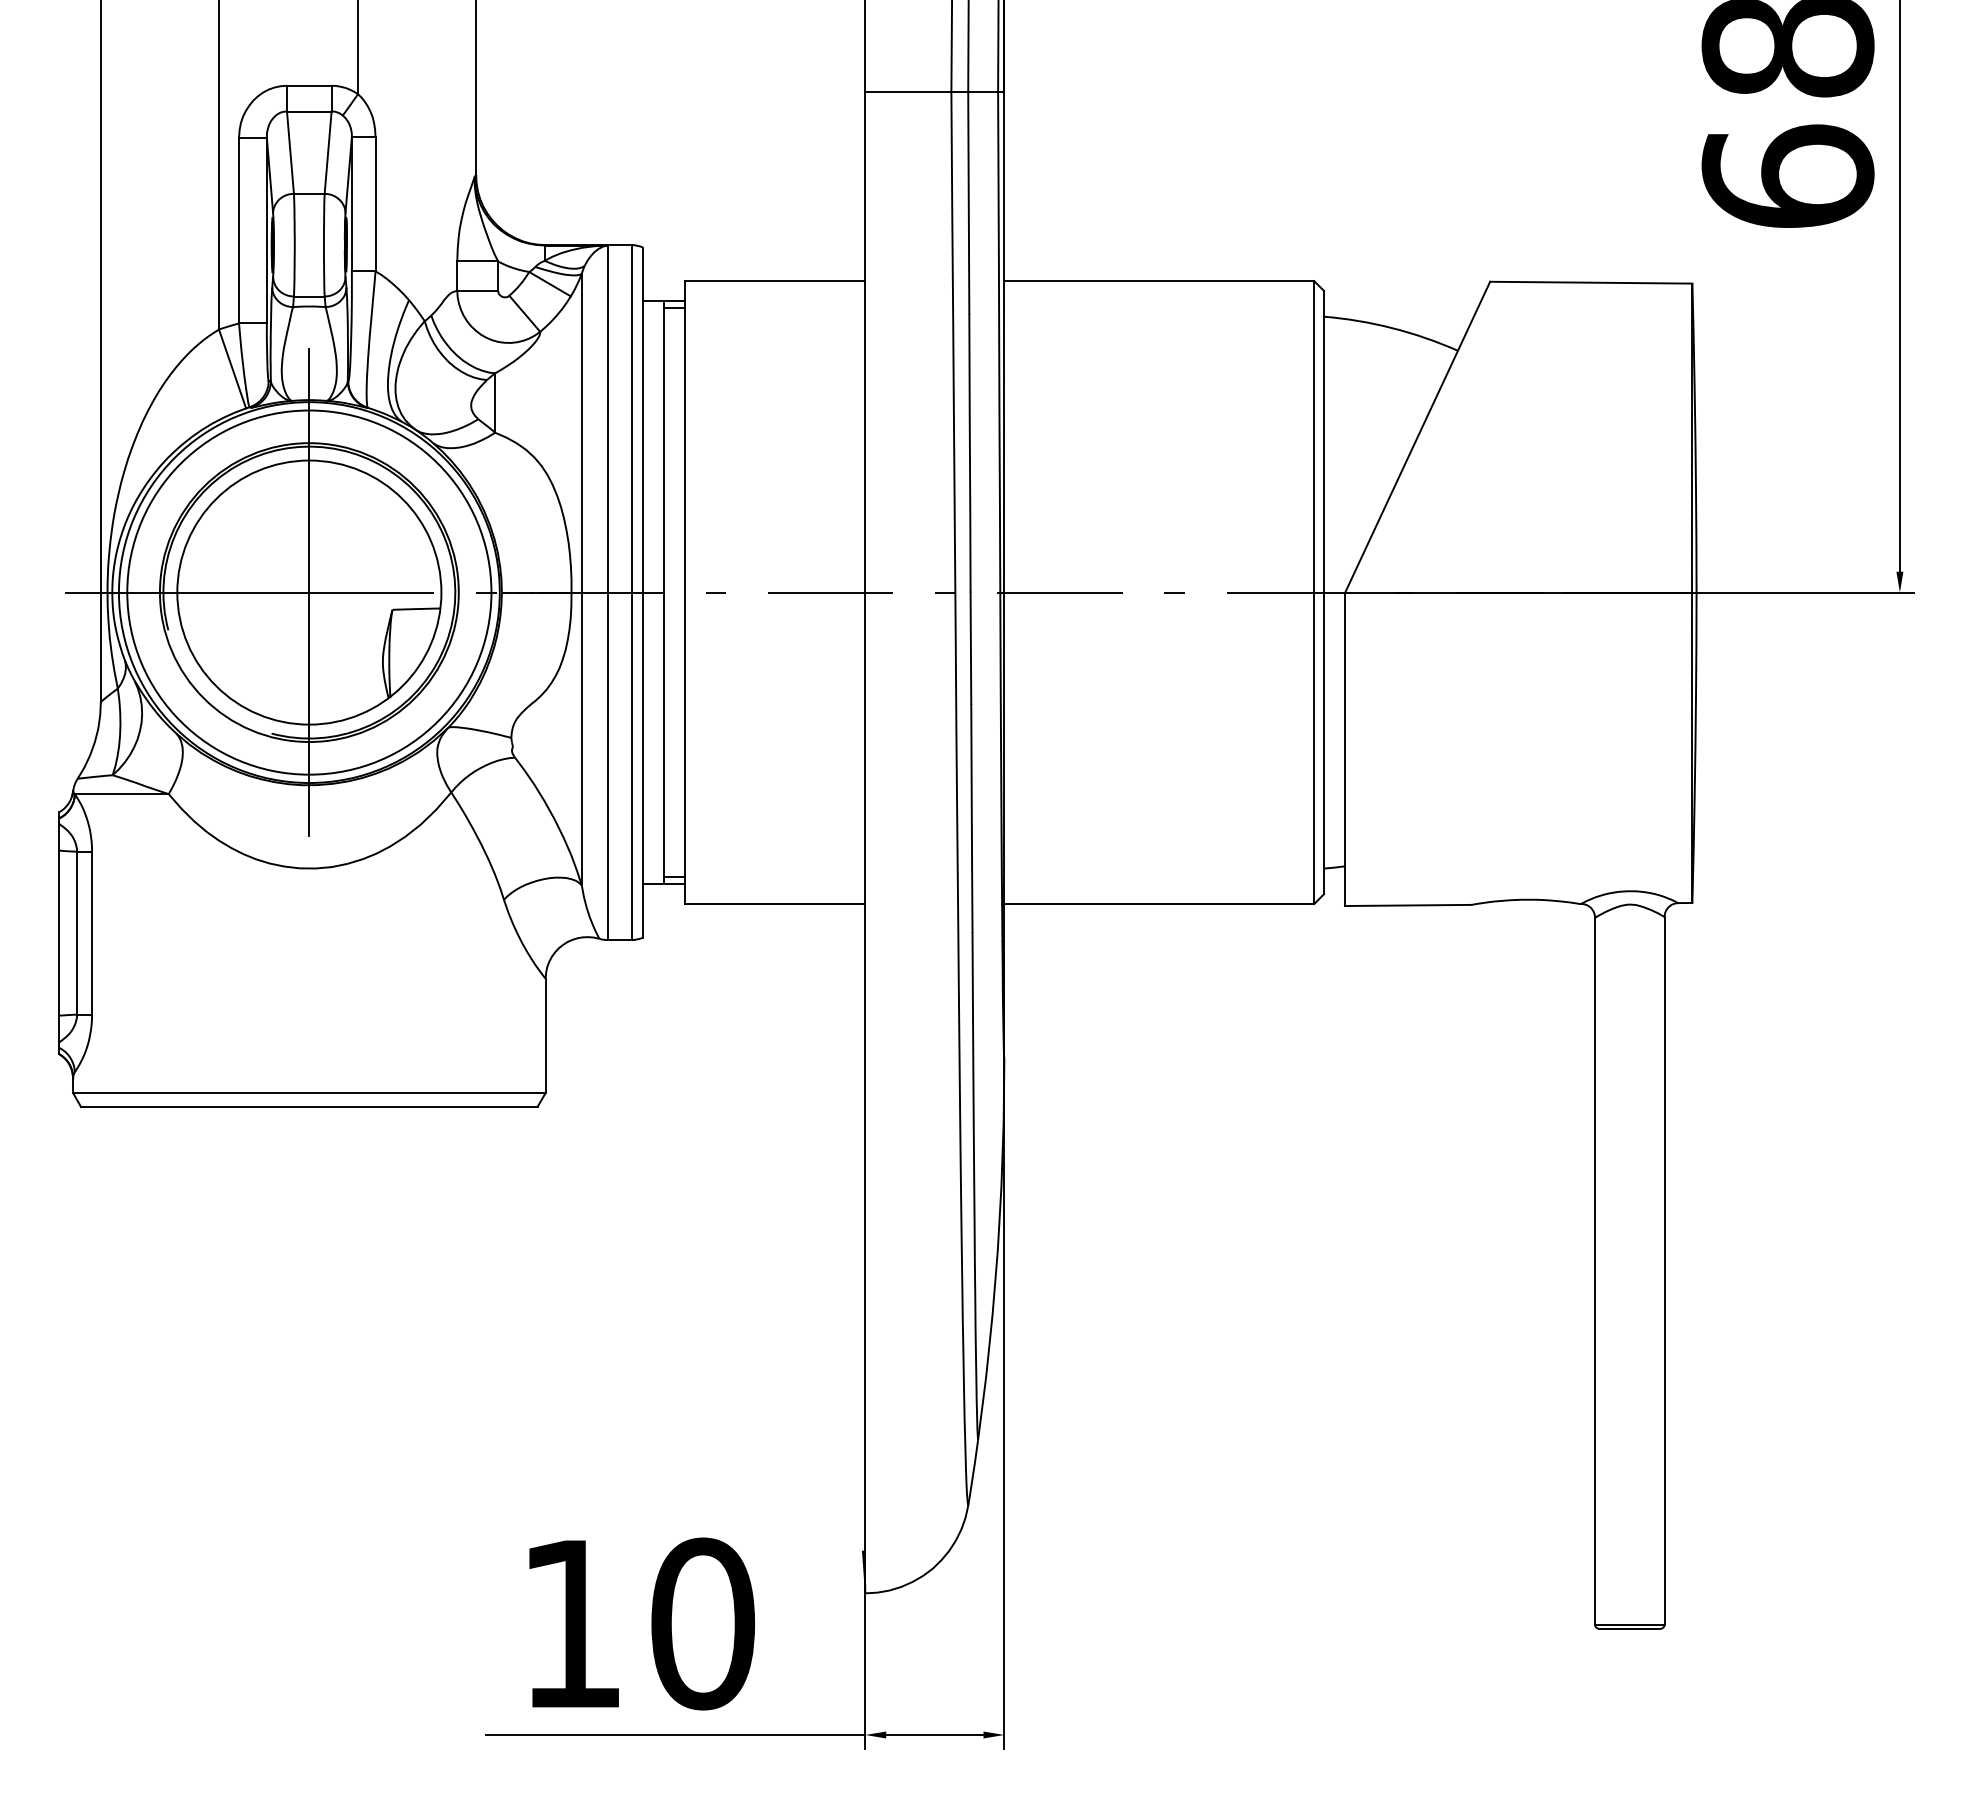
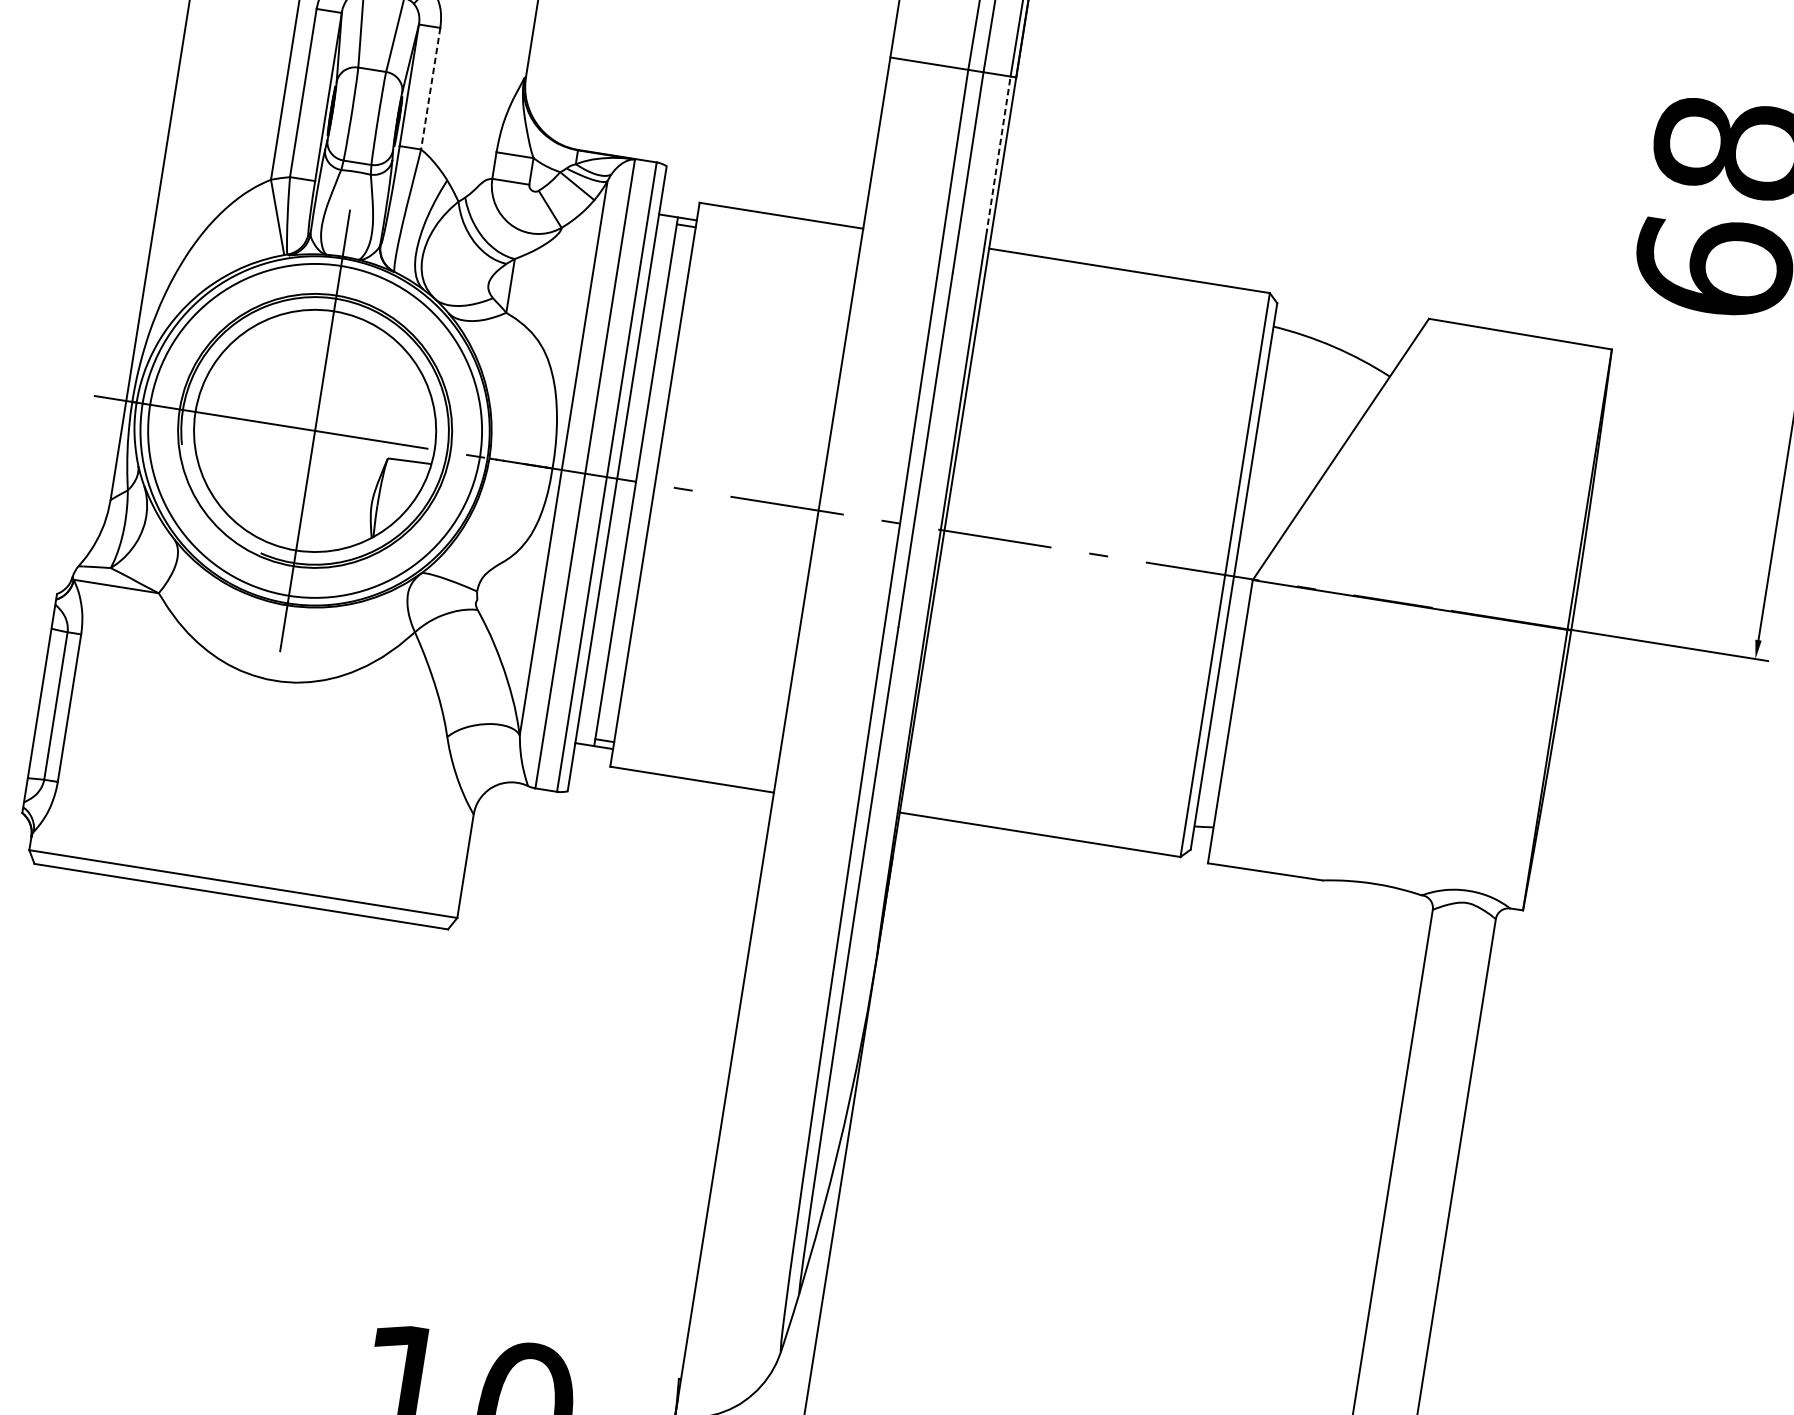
line: (998, 179) -> (998, 155), solid -> dashed
line: (375, 204) -> (430, 88), solid -> dashed

